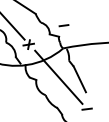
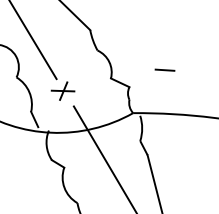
line: (63, 25) -> (164, 69), moved

